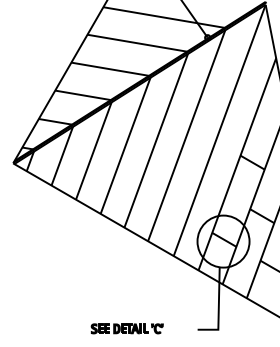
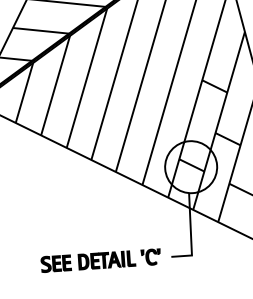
part: (127, 328) -> (101, 260), size x1.67

